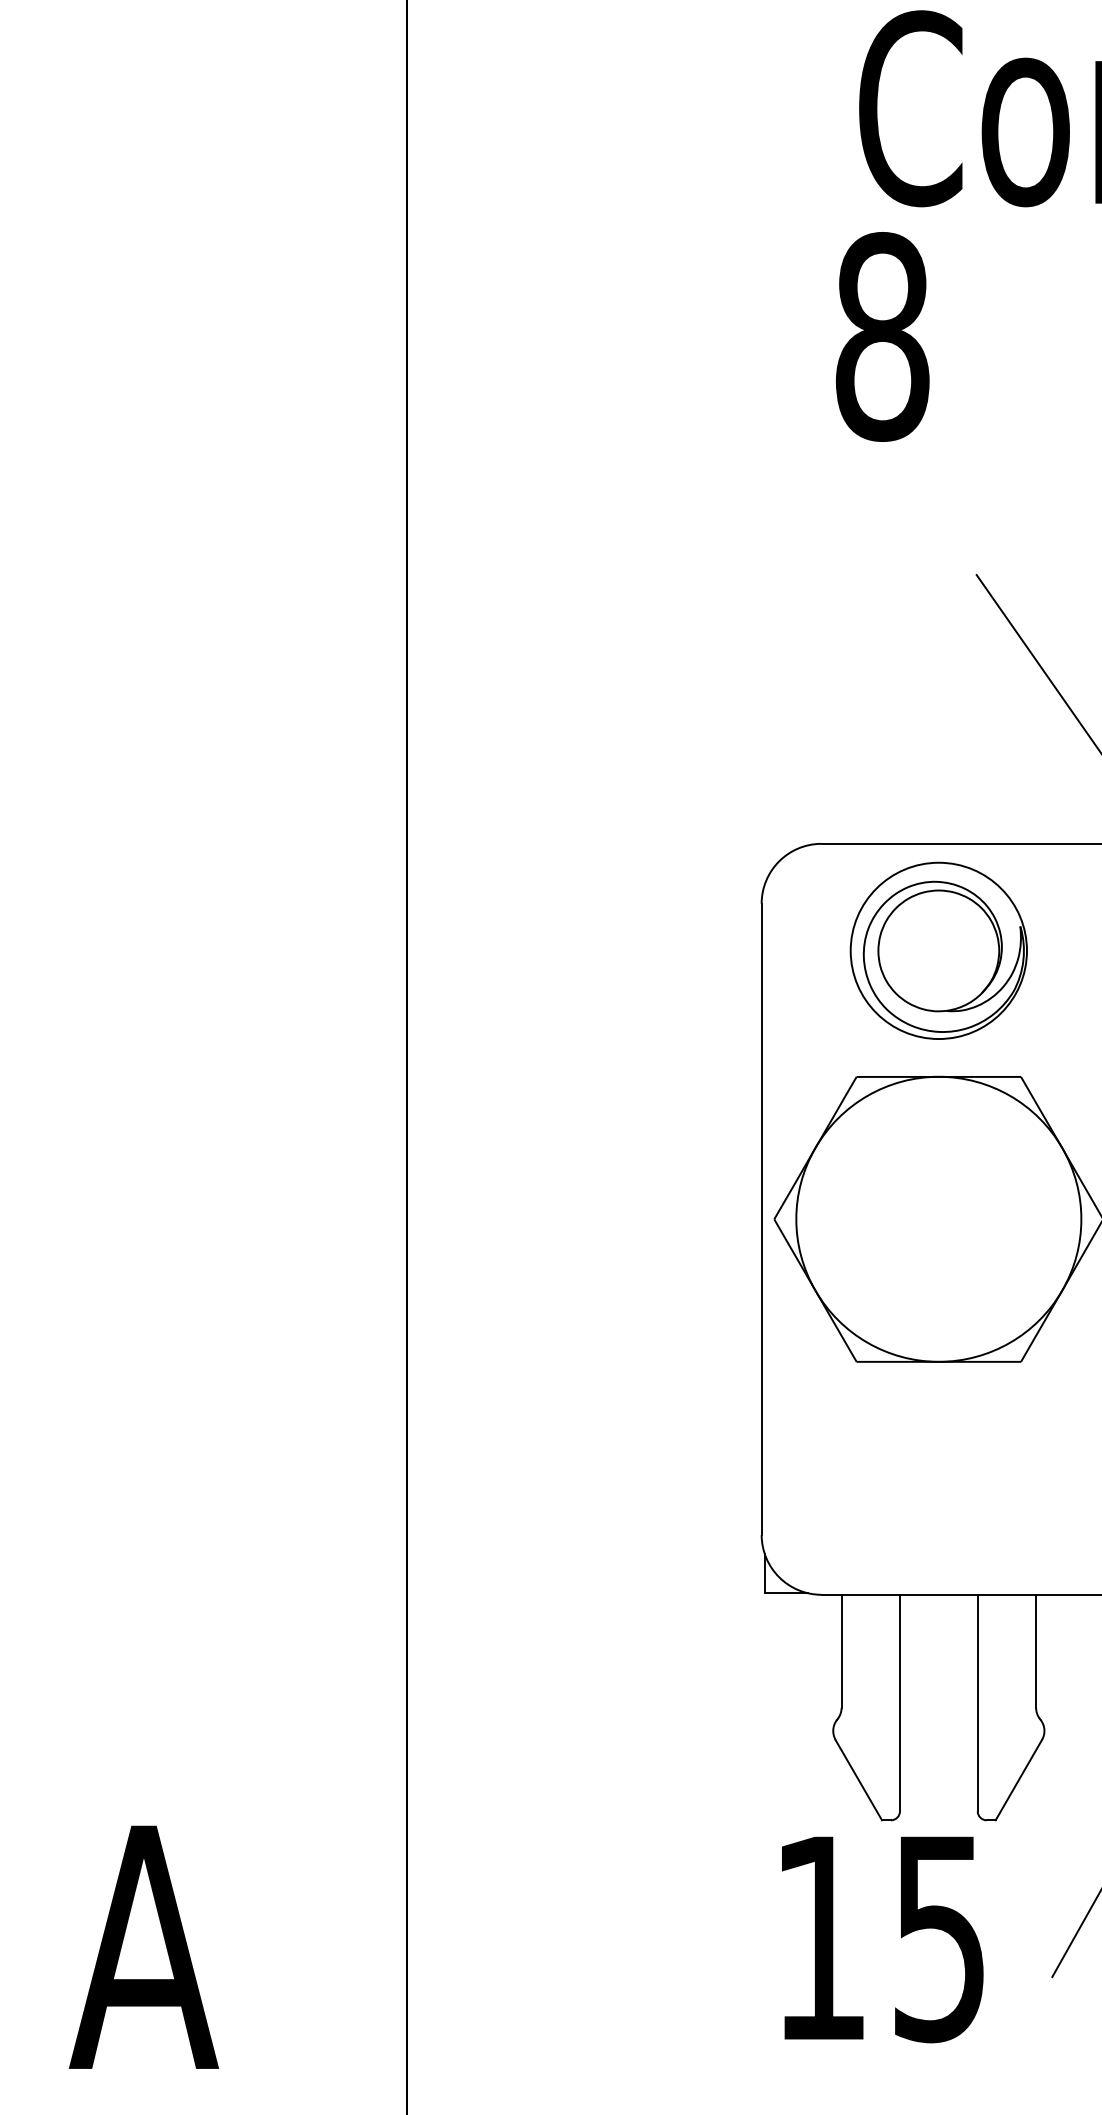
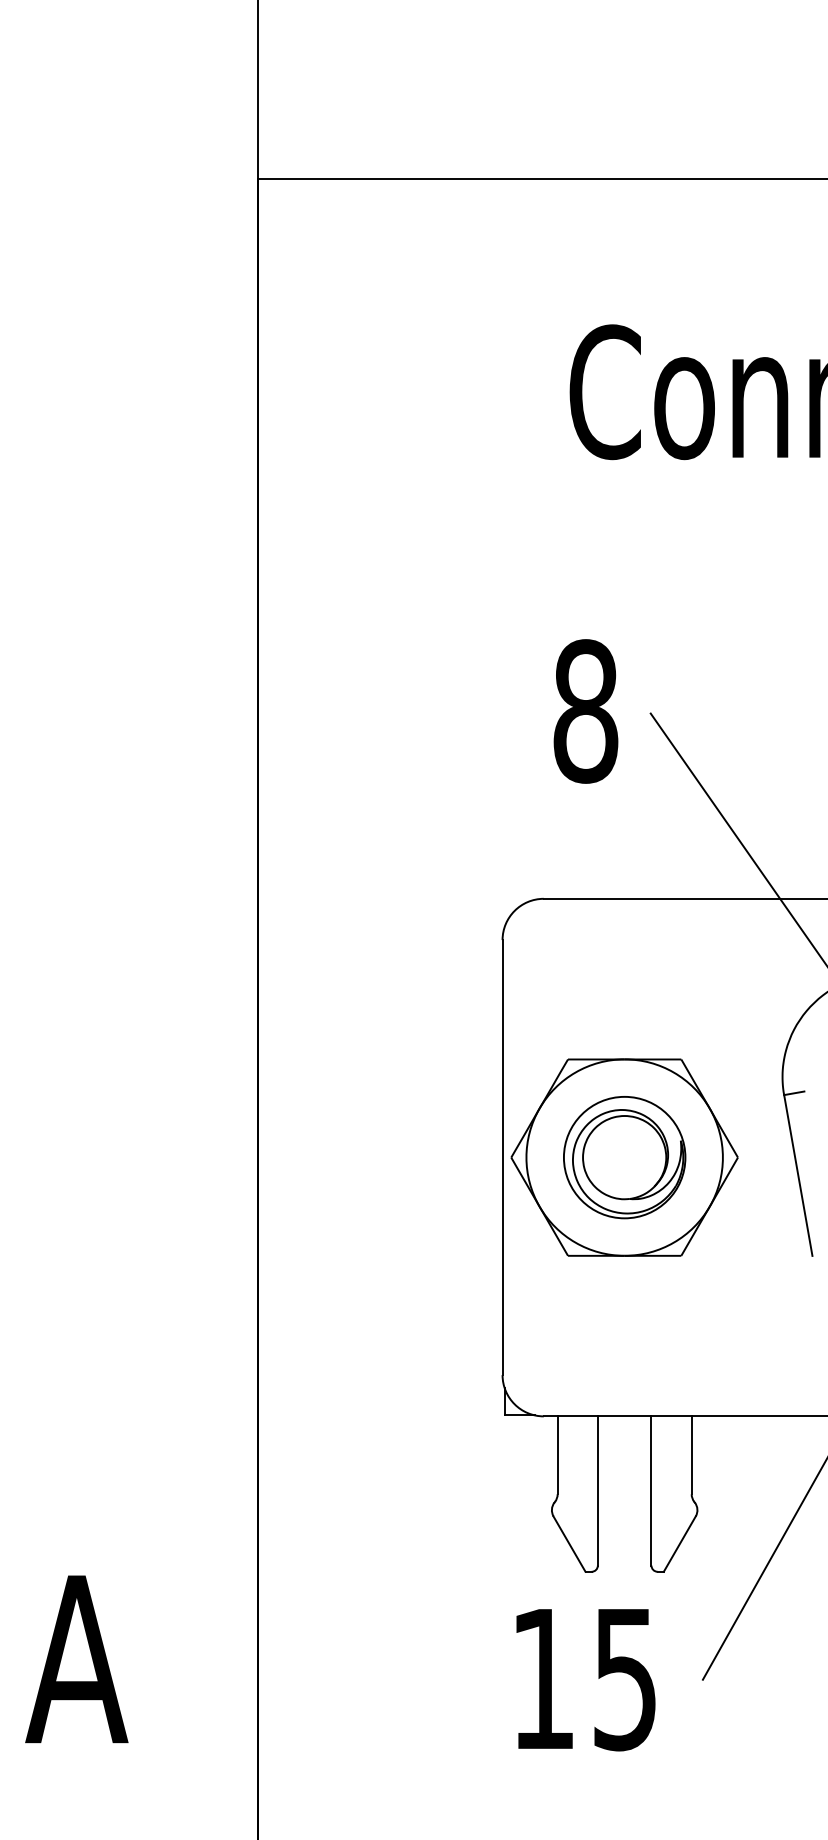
text: (882, 336) -> (585, 711), moved
part: (938, 950) -> (624, 1157), moved
text: (882, 1940) -> (585, 1680), moved

